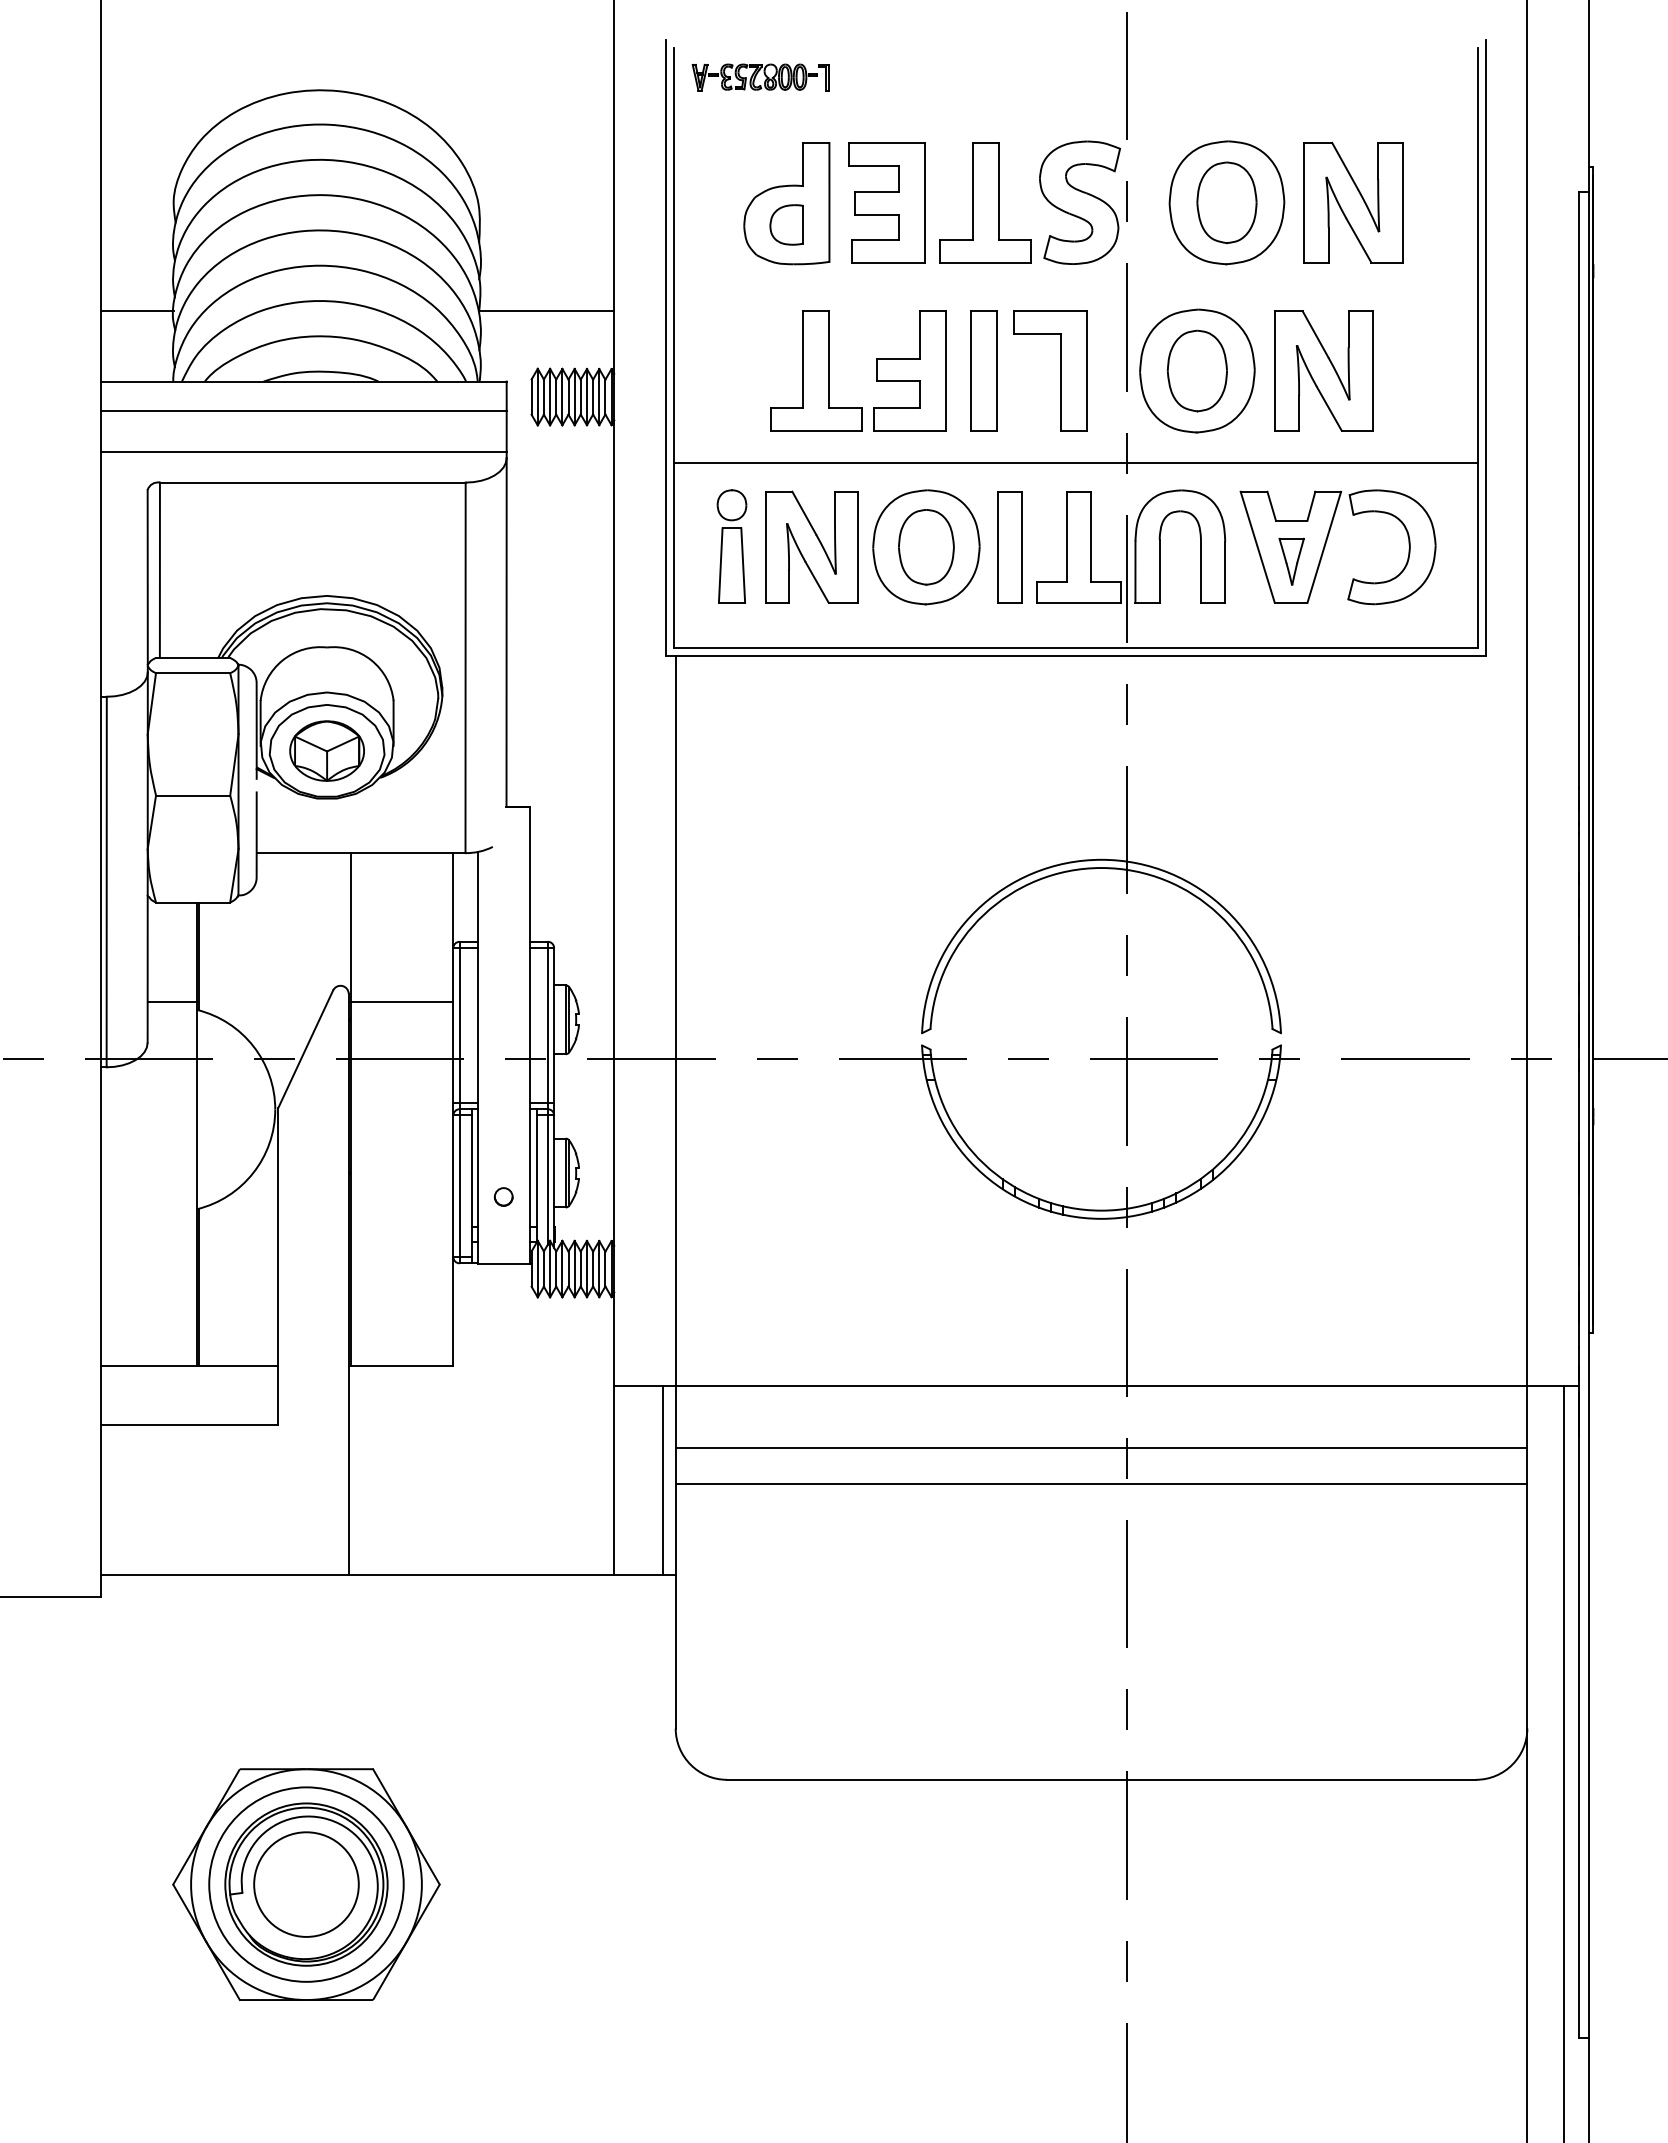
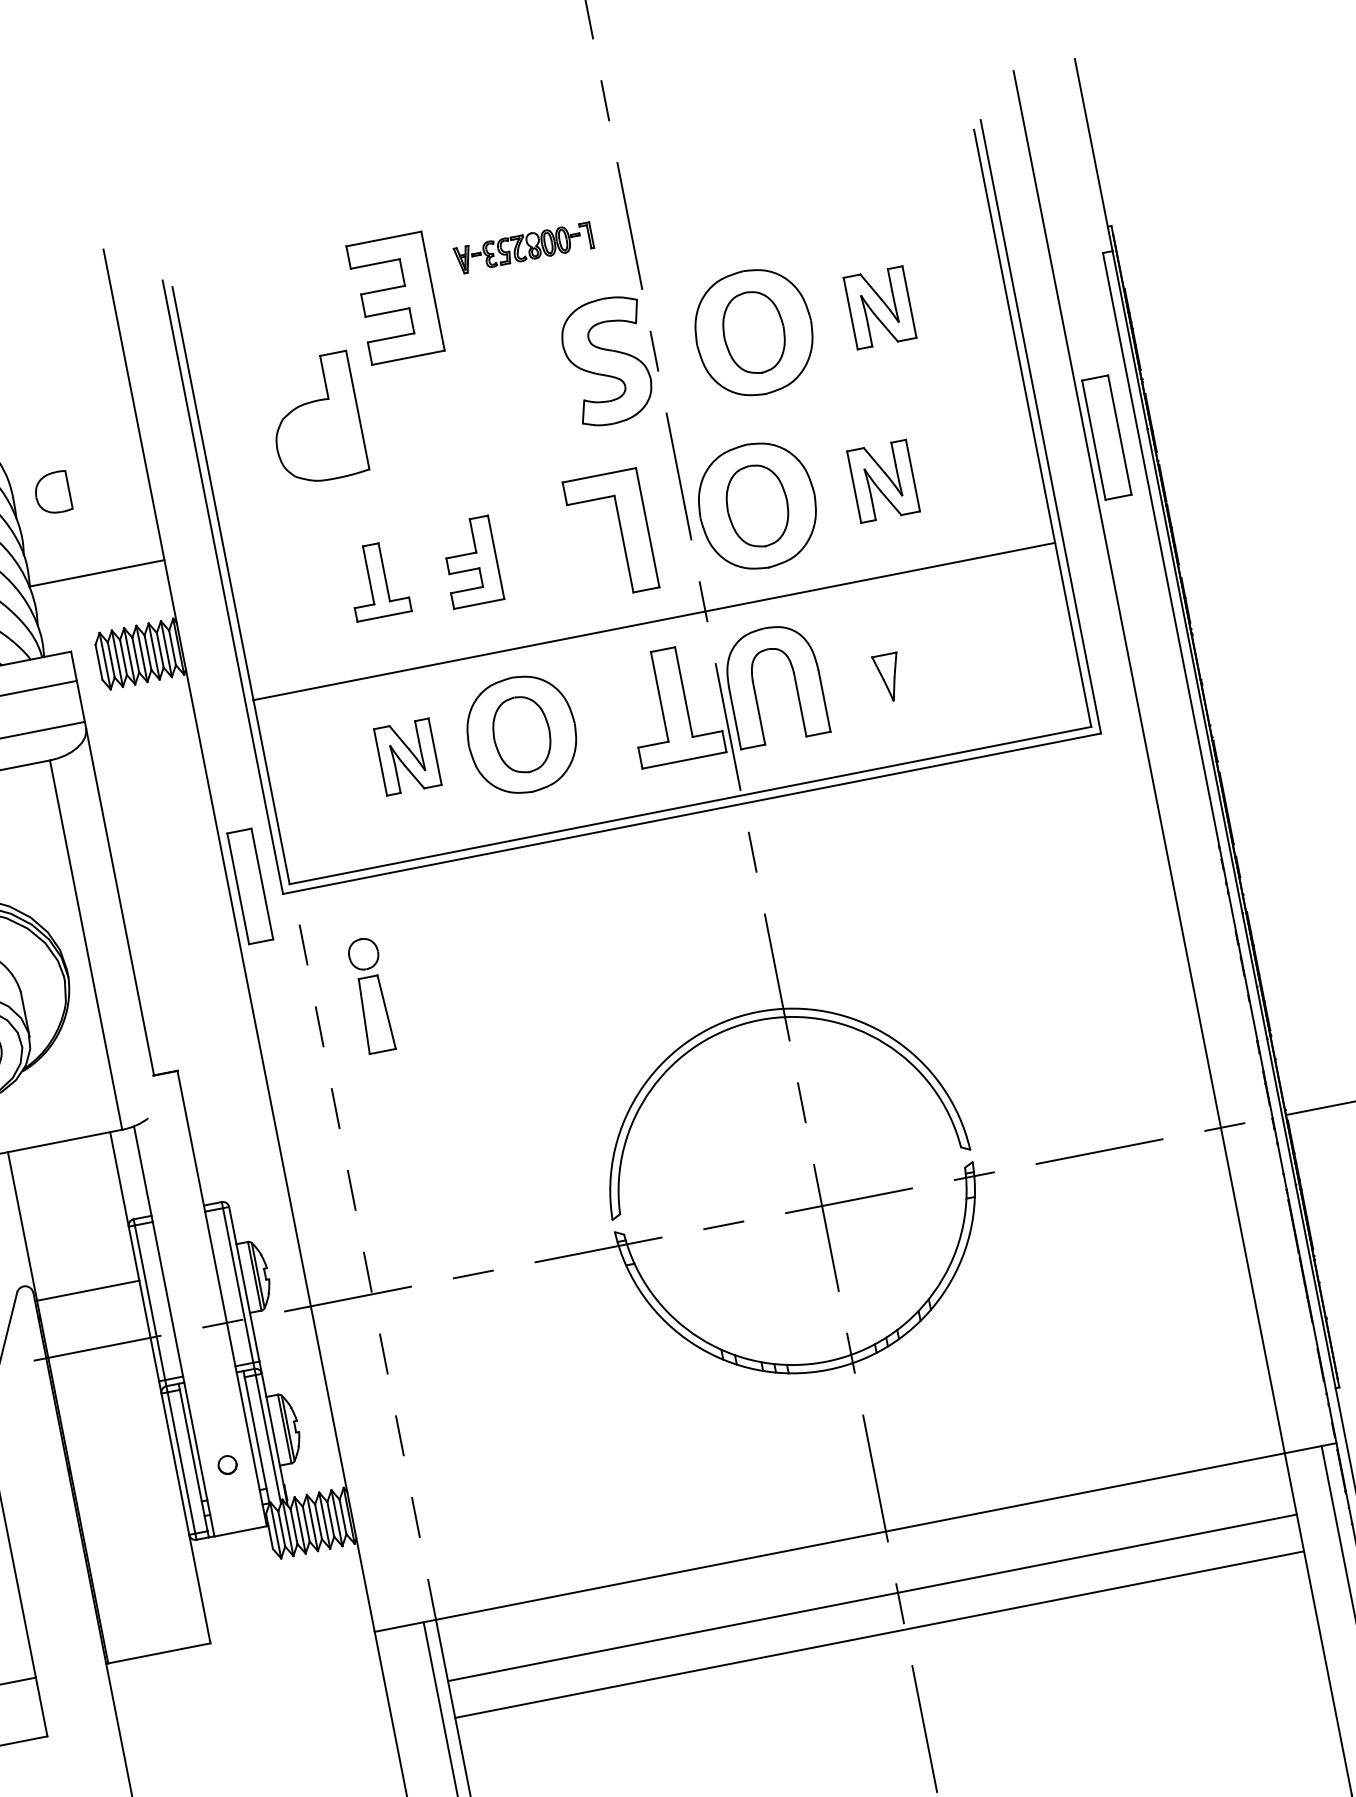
part: (760, 77) -> (523, 248), moved
part: (886, 202) -> (394, 298), moved
part: (985, 202) -> (513, 379), removed
part: (1353, 202) -> (880, 307), size x0.6
part: (786, 224) -> (52, 492), moved
part: (816, 370) -> (377, 580), size x0.6
part: (909, 370) -> (470, 561), size x0.7
part: (983, 370) -> (1106, 437), moved
part: (1323, 370) -> (883, 480), size x0.6
part: (1326, 544) -> (920, 653), removed
part: (731, 546) -> (371, 995), moved
part: (811, 546) -> (407, 756), size x0.6
part: (1009, 547) -> (249, 886), moved
line: (675, 1020) -> (364, 1255), solid -> dashed

